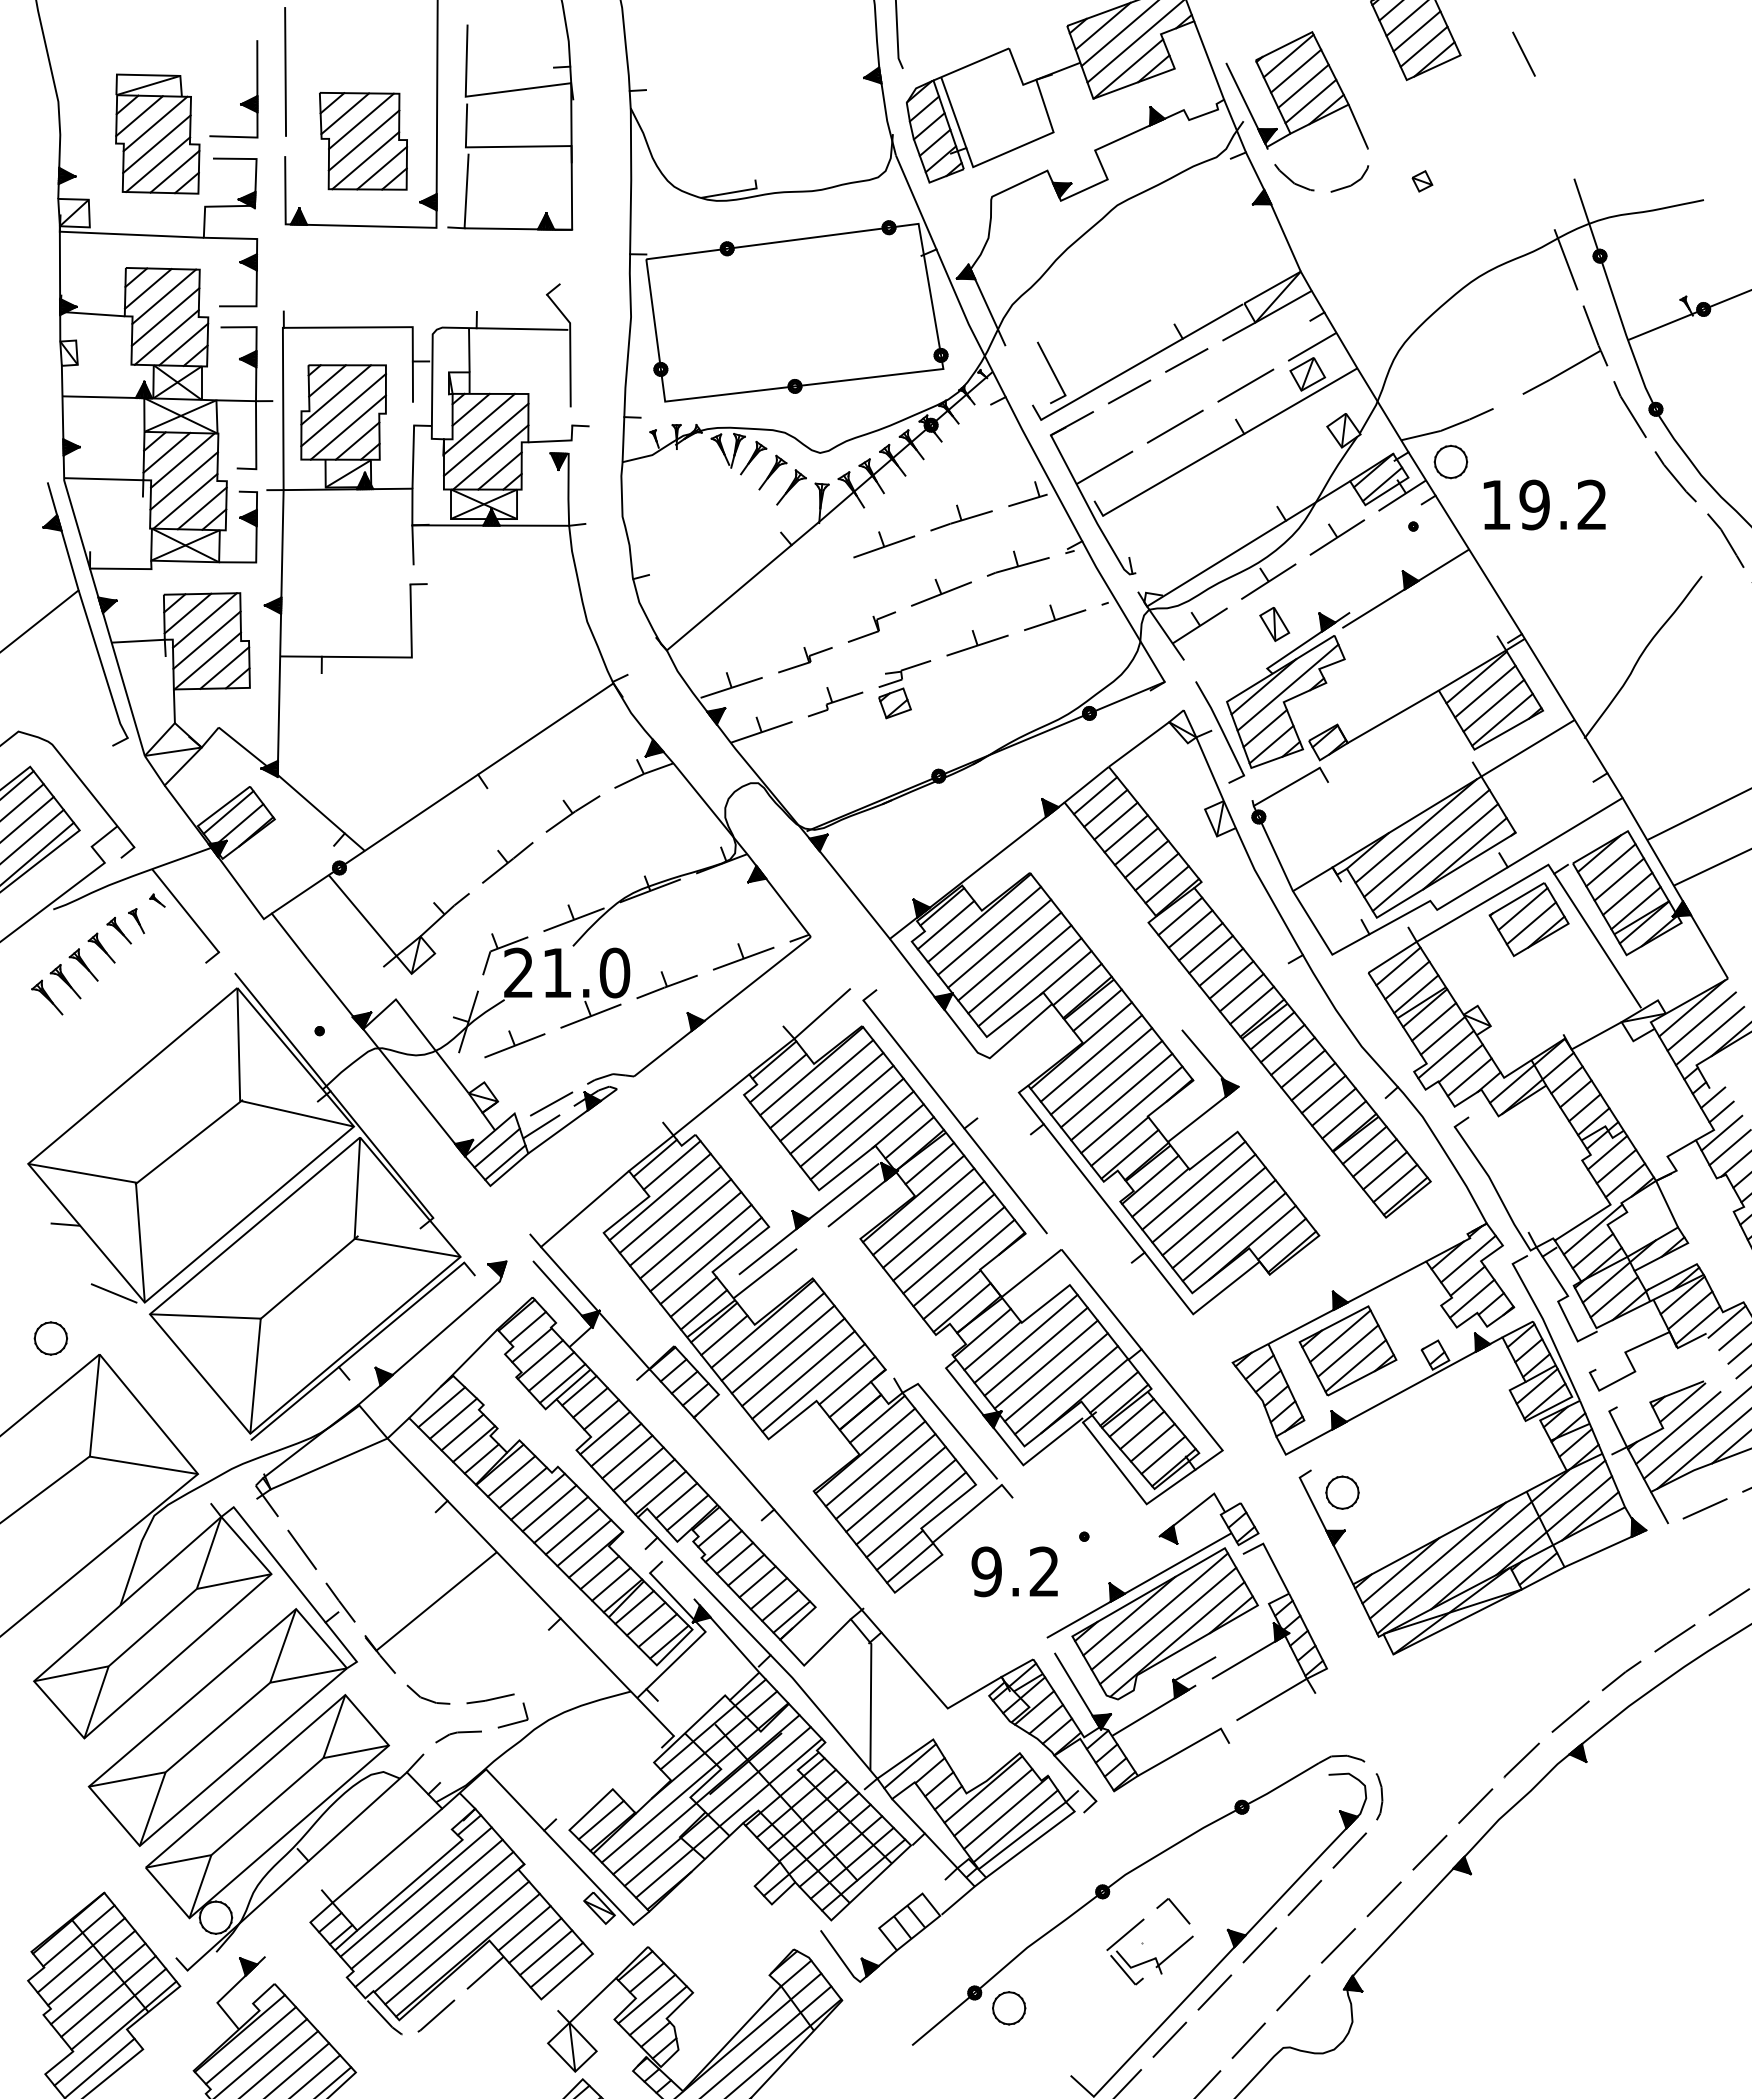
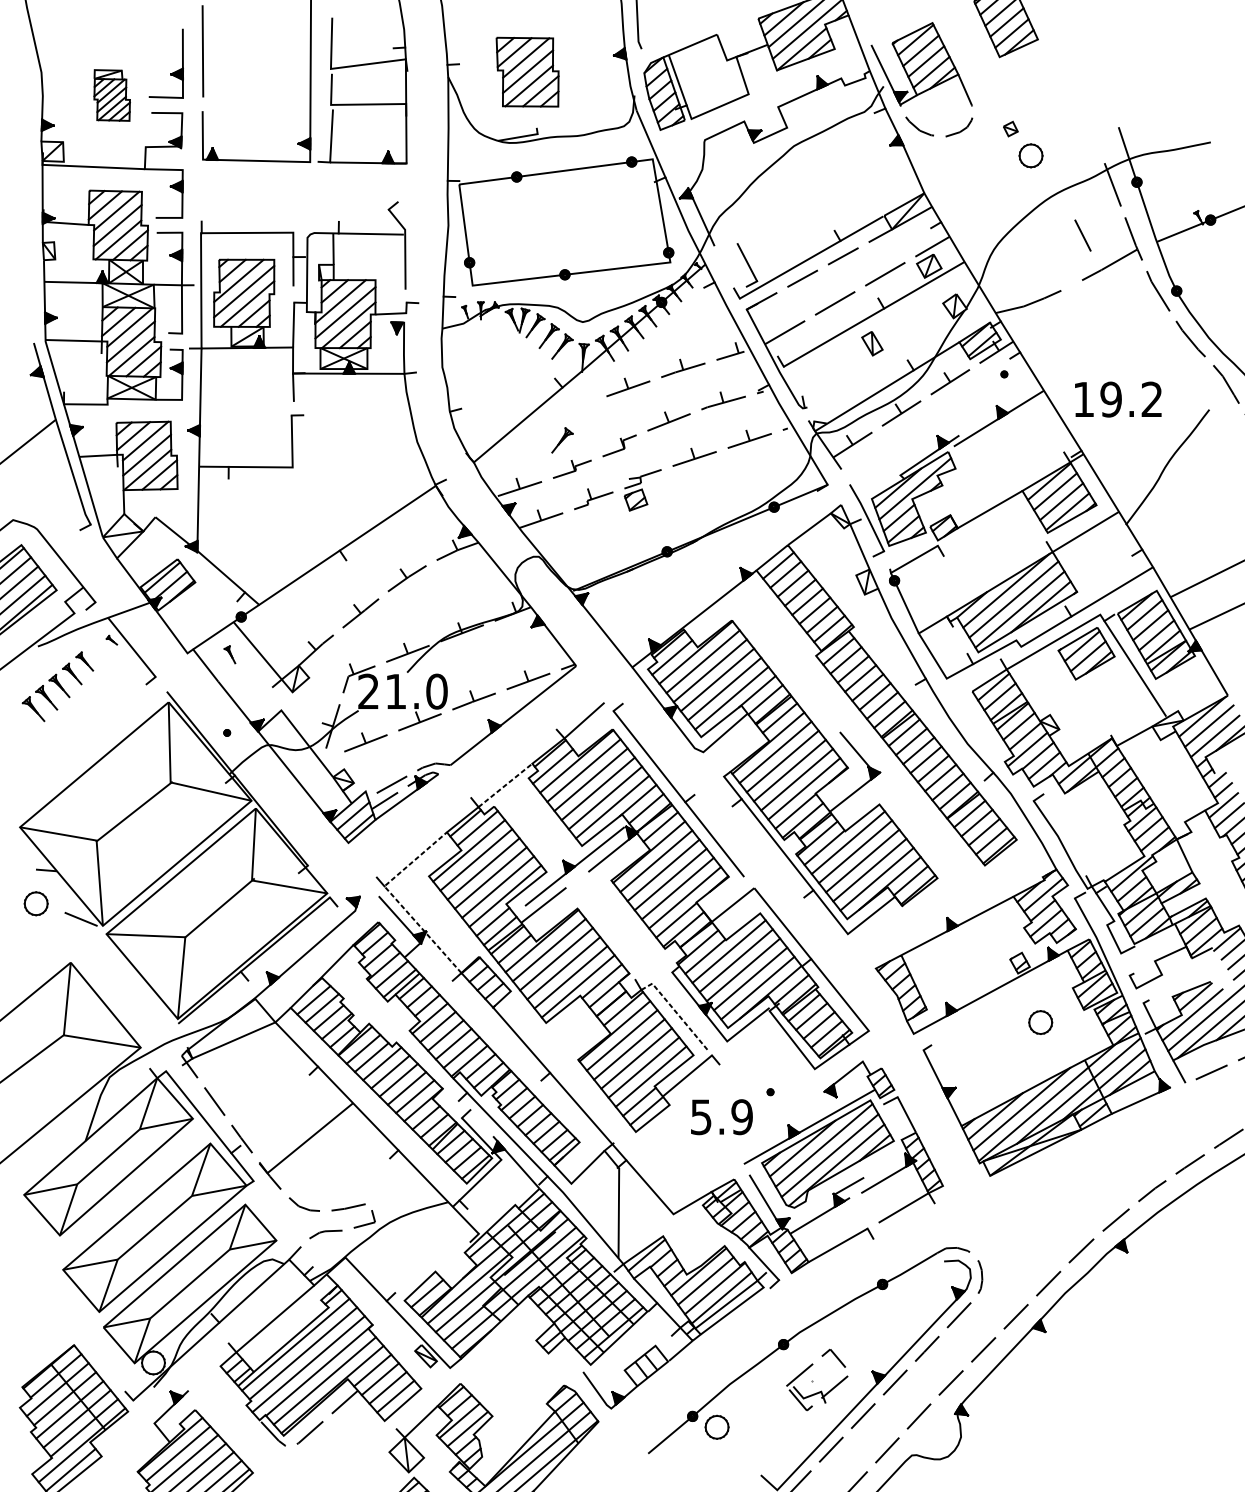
line: (1523, 53) -> (1082, 235), moved
part: (157, 133) -> (111, 95), size x0.6
part: (363, 141) -> (527, 72), moved
part: (1450, 461) -> (1030, 155), moved
text: (1544, 504) -> (1118, 399), moved
part: (791, 619) -> (562, 440), added
part: (1274, 624) -> (872, 343), moved
part: (136, 921) -> (229, 655), moved
line: (711, 1104) -> (505, 785), solid -> dashed
line: (556, 1264) -> (395, 898), solid -> dashed
part: (50, 1338) -> (35, 903), moved
part: (1347, 1350) -> (957, 959), removed
line: (951, 1424) -> (676, 1012), solid -> dashed
part: (1342, 1492) -> (1040, 1022), moved
text: (1015, 1571) -> (721, 1116), 9.2 -> 5.9

